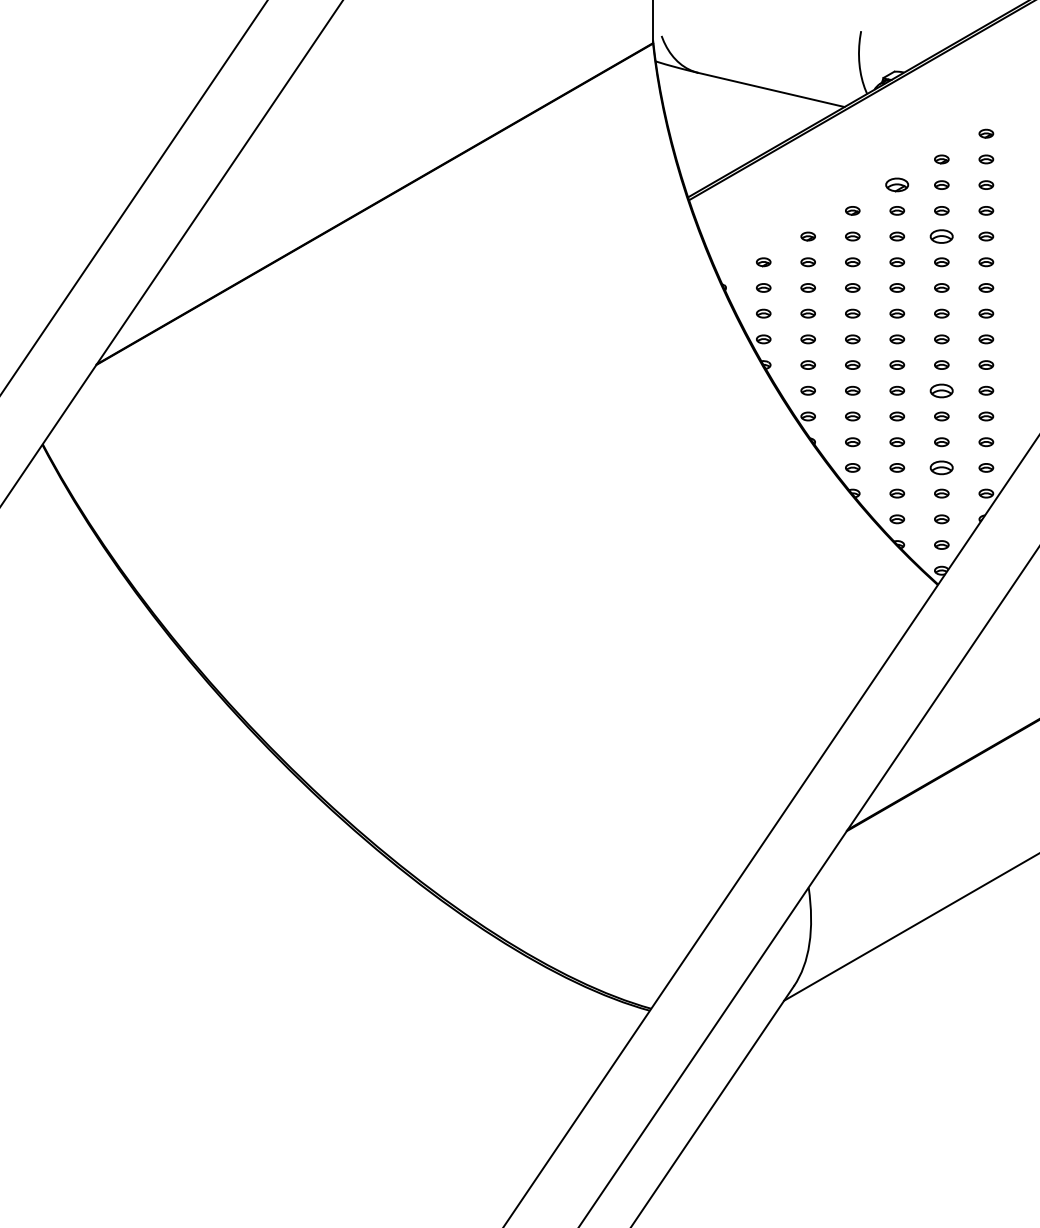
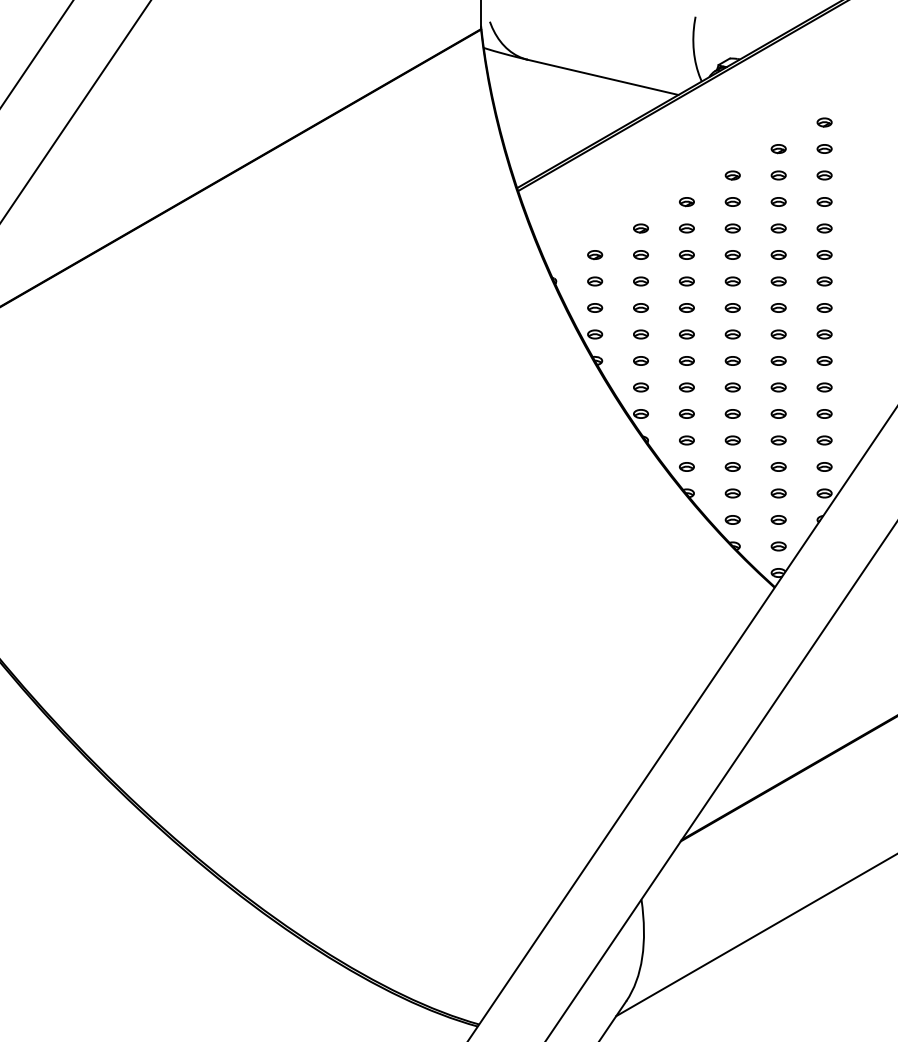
part: (897, 185) -> (733, 175), size x0.62
part: (941, 236) -> (778, 228), size x0.62
part: (941, 390) -> (778, 387), size x0.62
part: (941, 467) -> (778, 466), size x0.62

